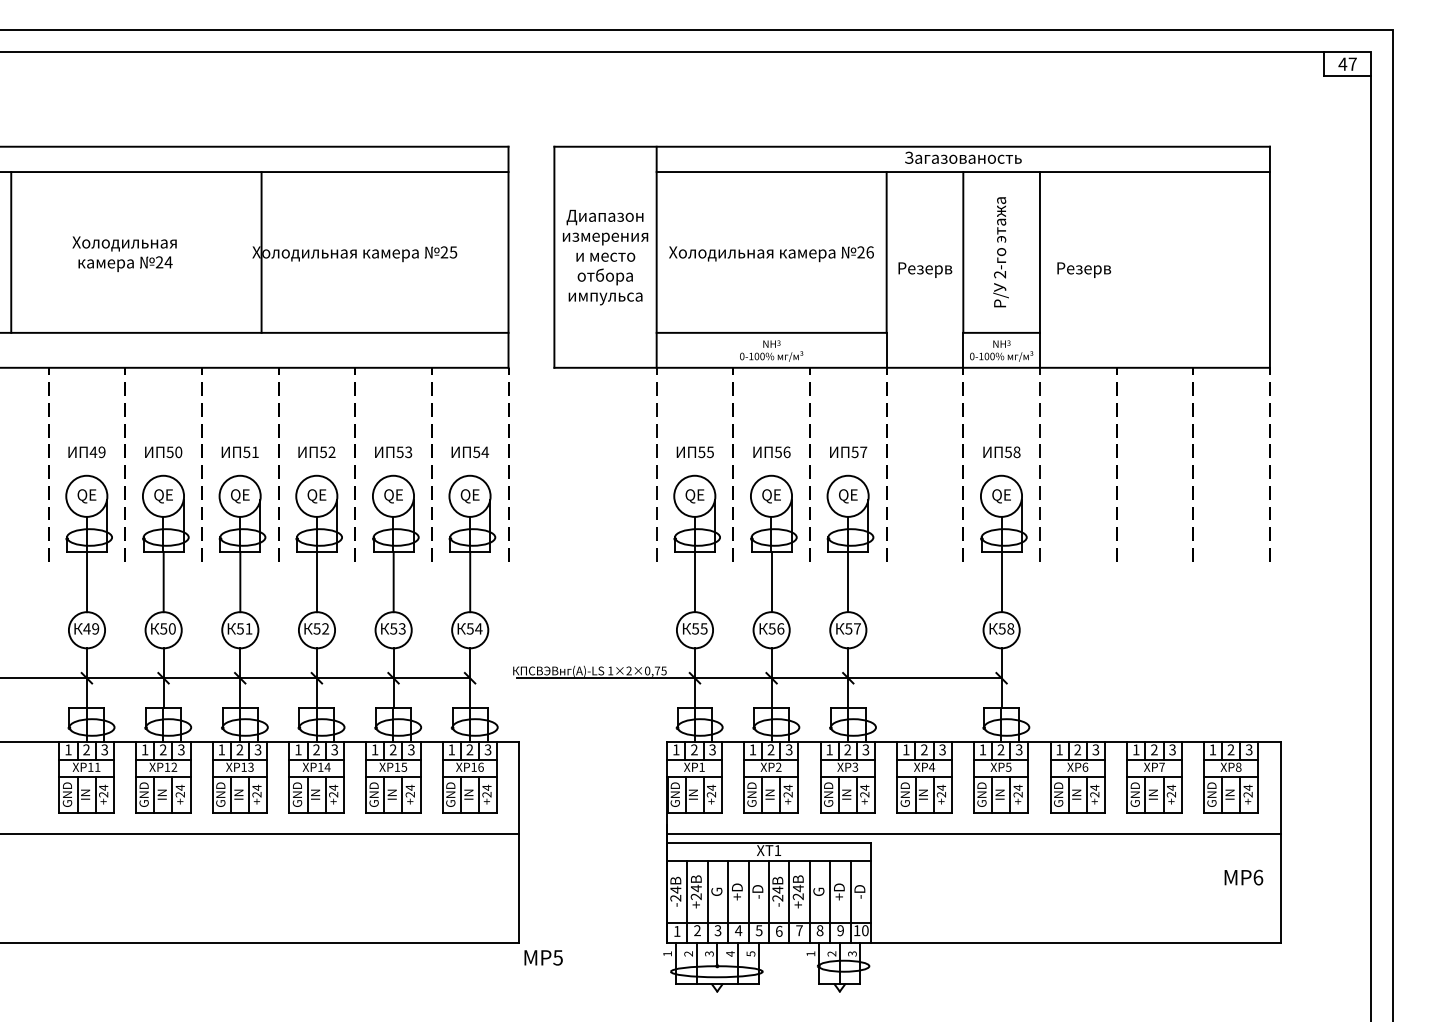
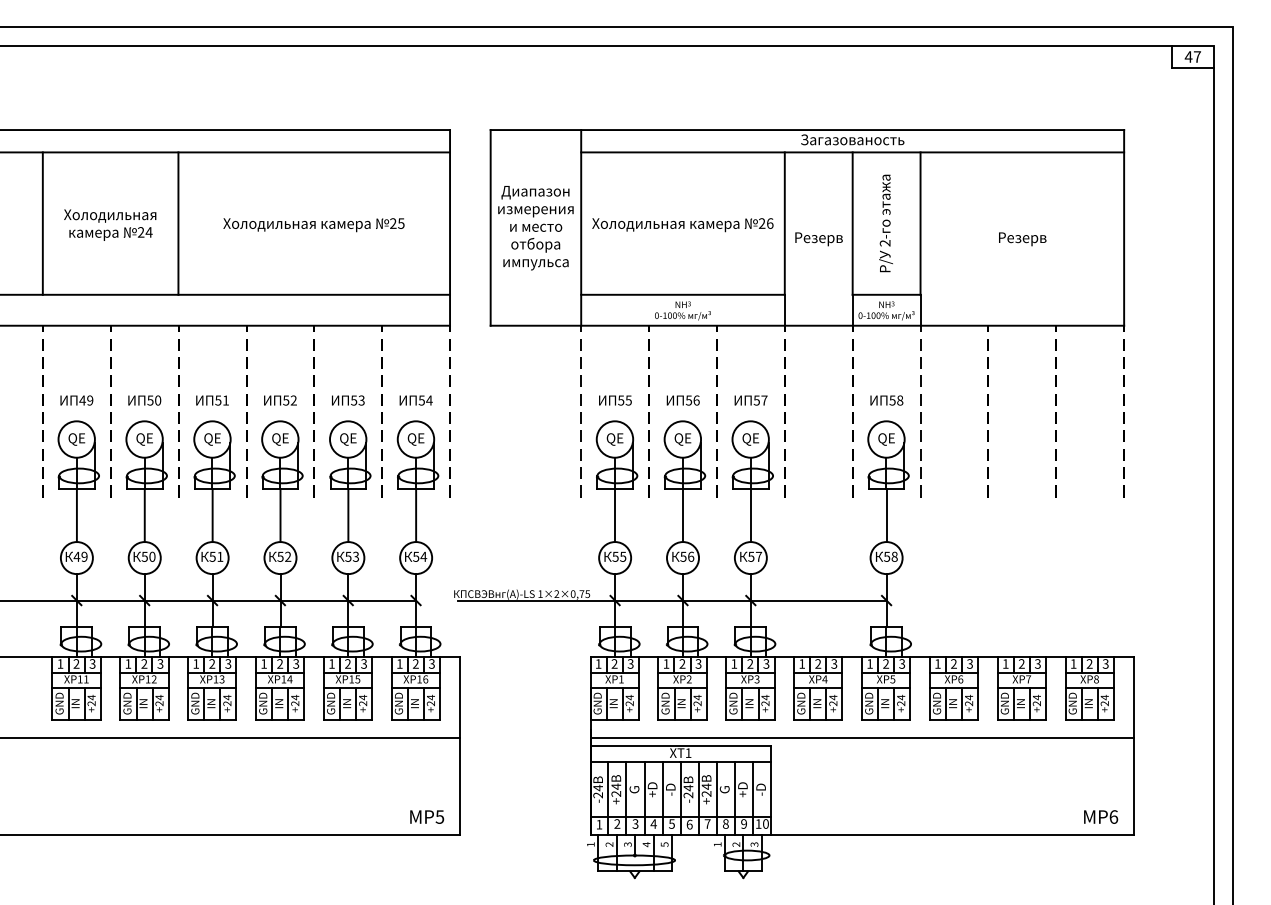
line: (10, 252) -> (42, 223), moved
line: (261, 252) -> (178, 223), moved
text: (1083, 270) -> (1022, 239), moved
text: (1244, 876) -> (1101, 816), moved
text: (544, 957) -> (427, 816), moved

